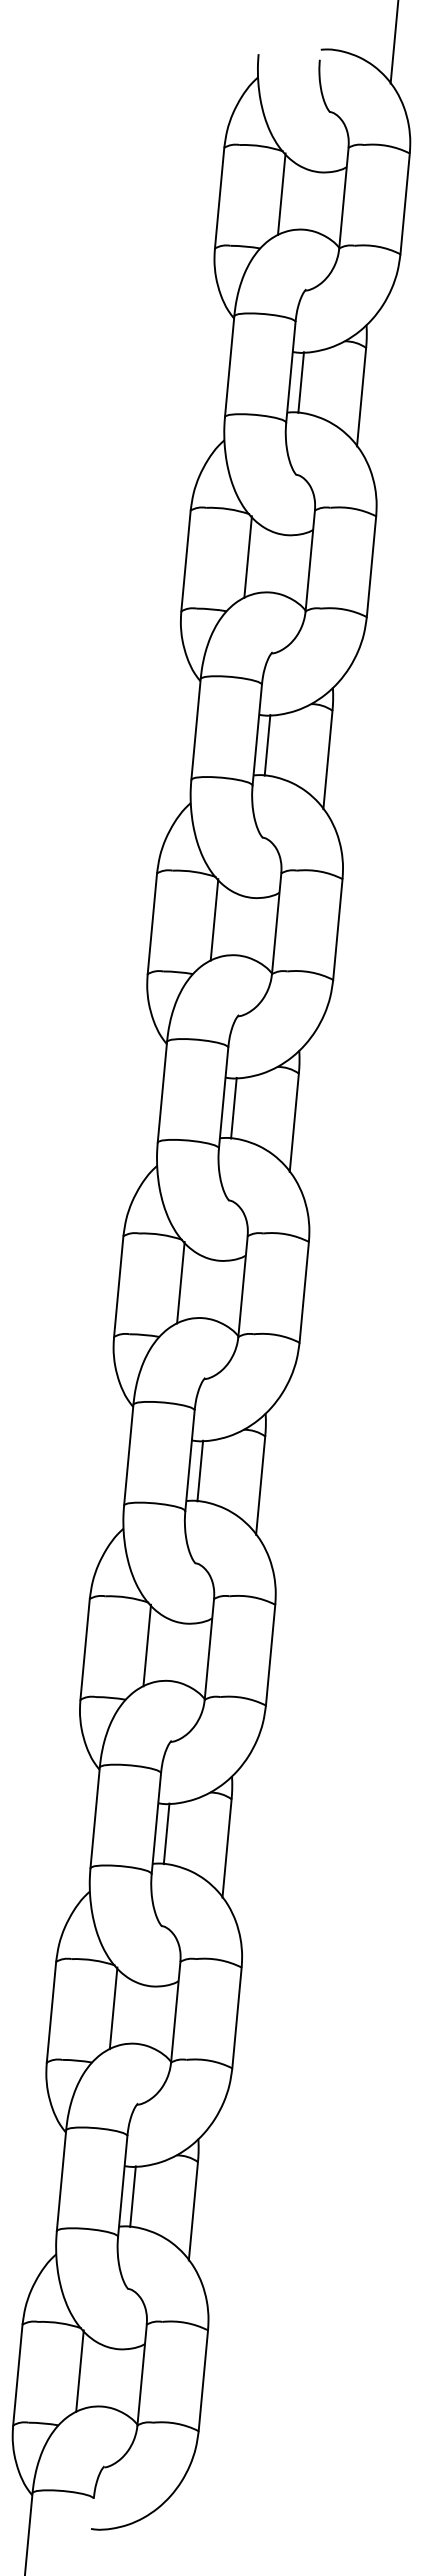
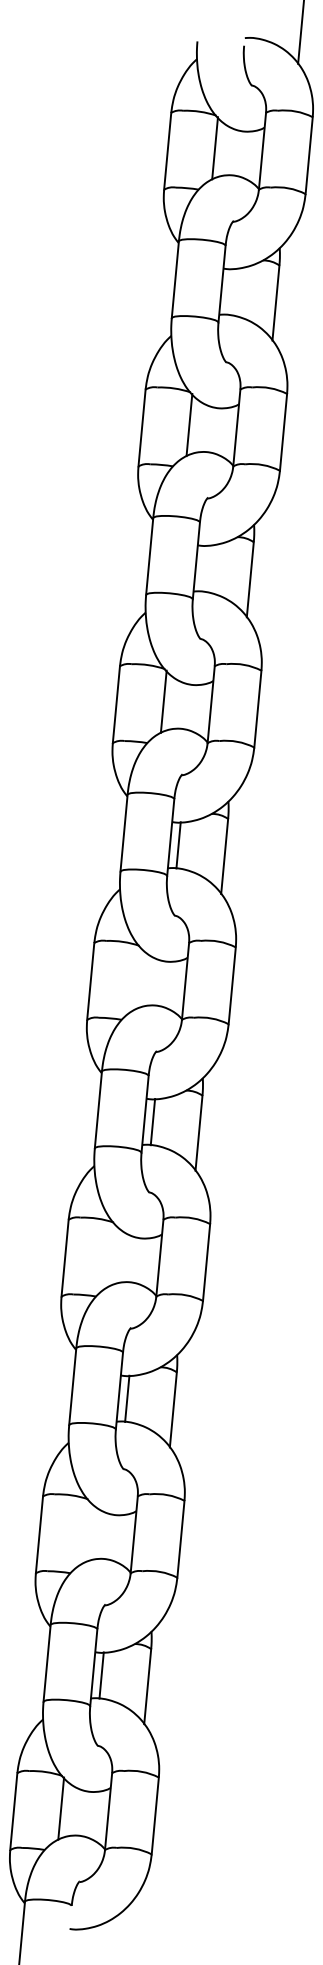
line: (300, 382) -> (229, 291), removed
line: (267, 745) -> (204, 568), removed
line: (180, 1282) -> (137, 978), removed
line: (147, 1645) -> (112, 1255), removed
line: (113, 2008) -> (86, 1532), removed

